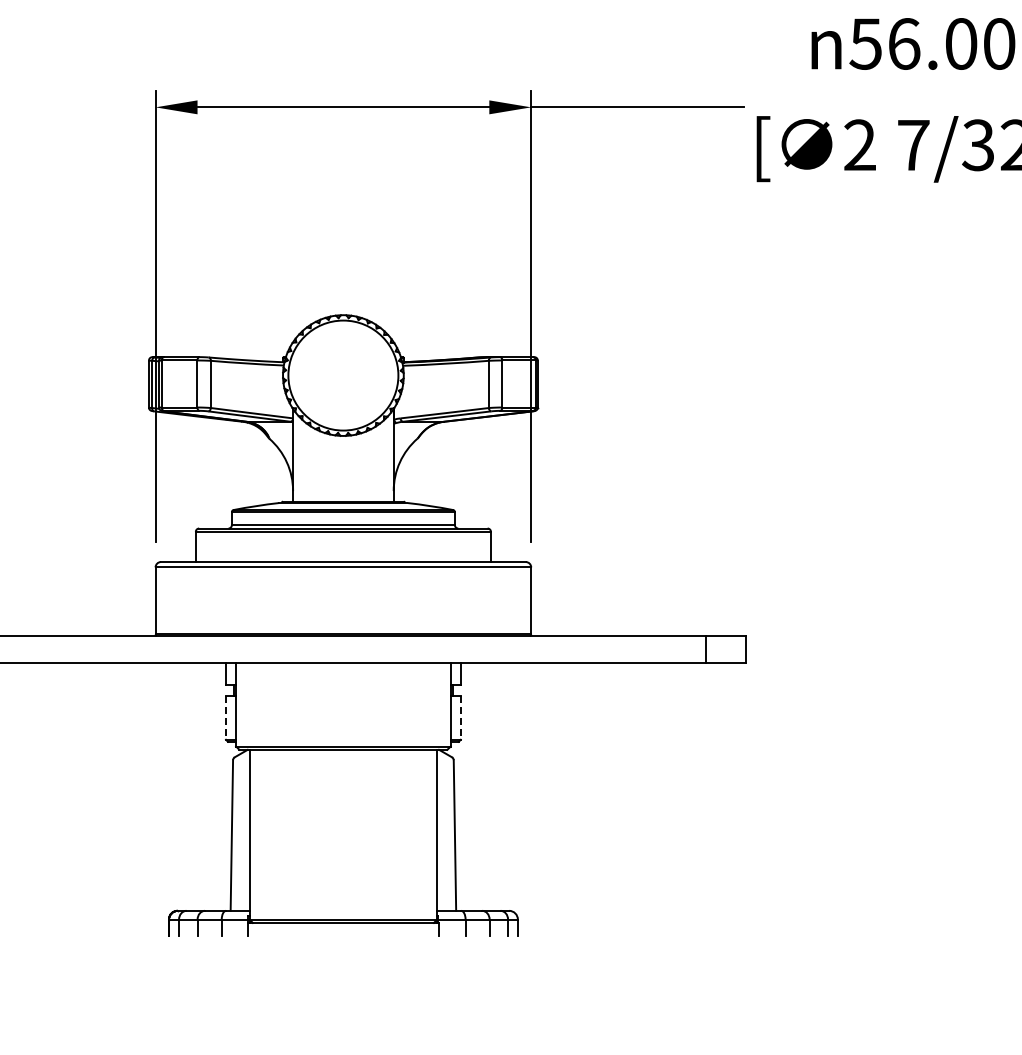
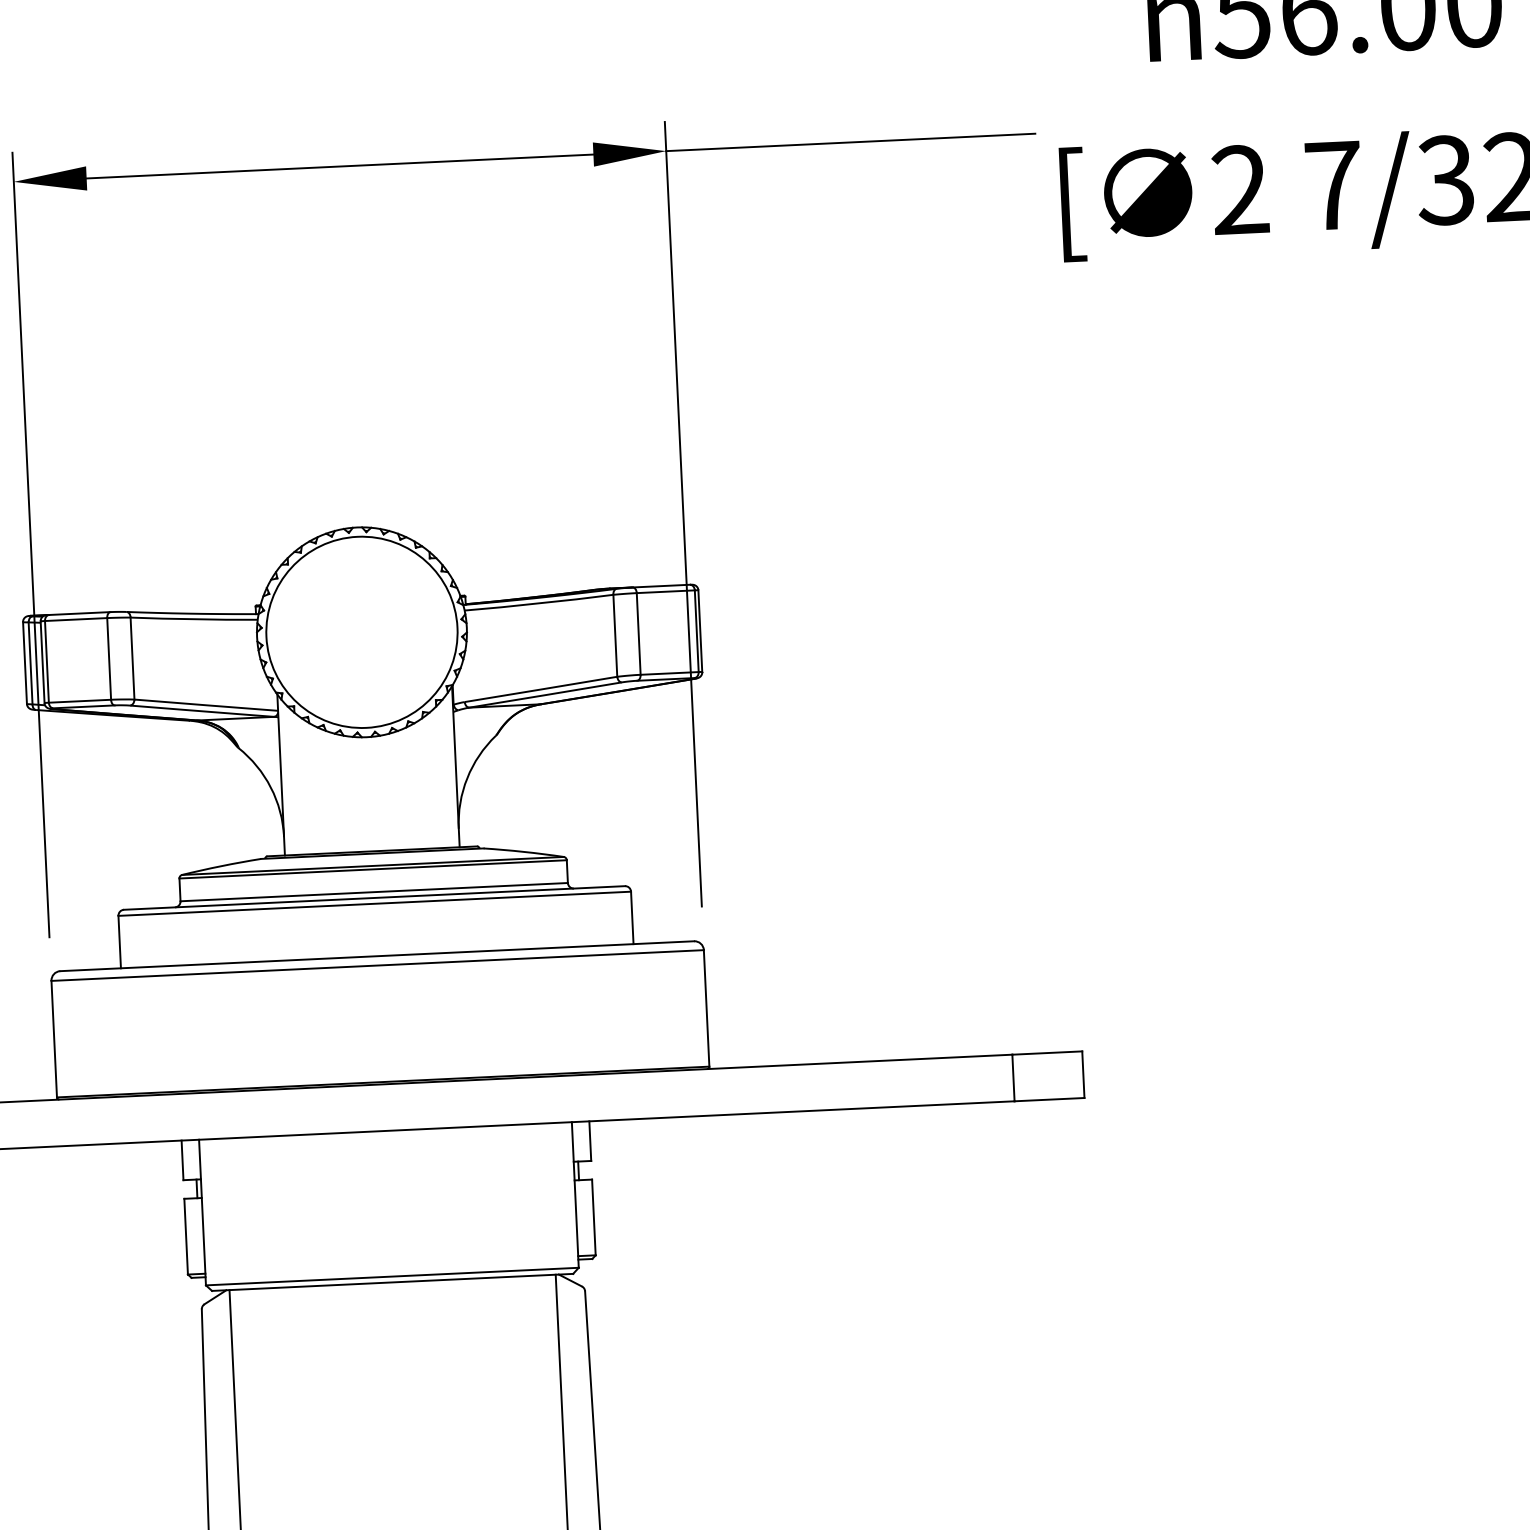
line: (226, 718) -> (187, 1237), dashed -> solid
line: (460, 718) -> (593, 1218), dashed -> solid

